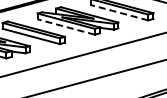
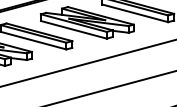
line: (119, 12) -> (135, 13), dashed -> solid
line: (66, 27) -> (74, 30), dashed -> solid

